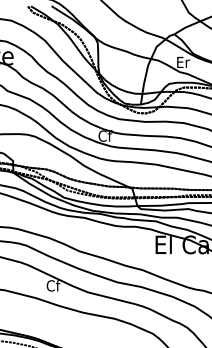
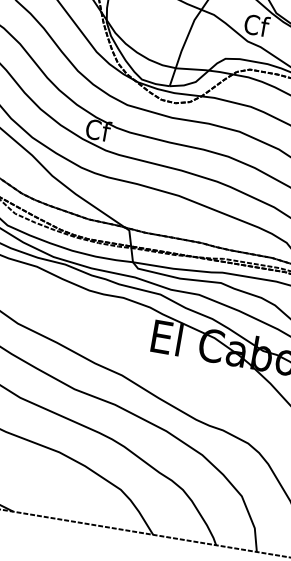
text: (183, 62) -> (256, 25), Er -> Cf

